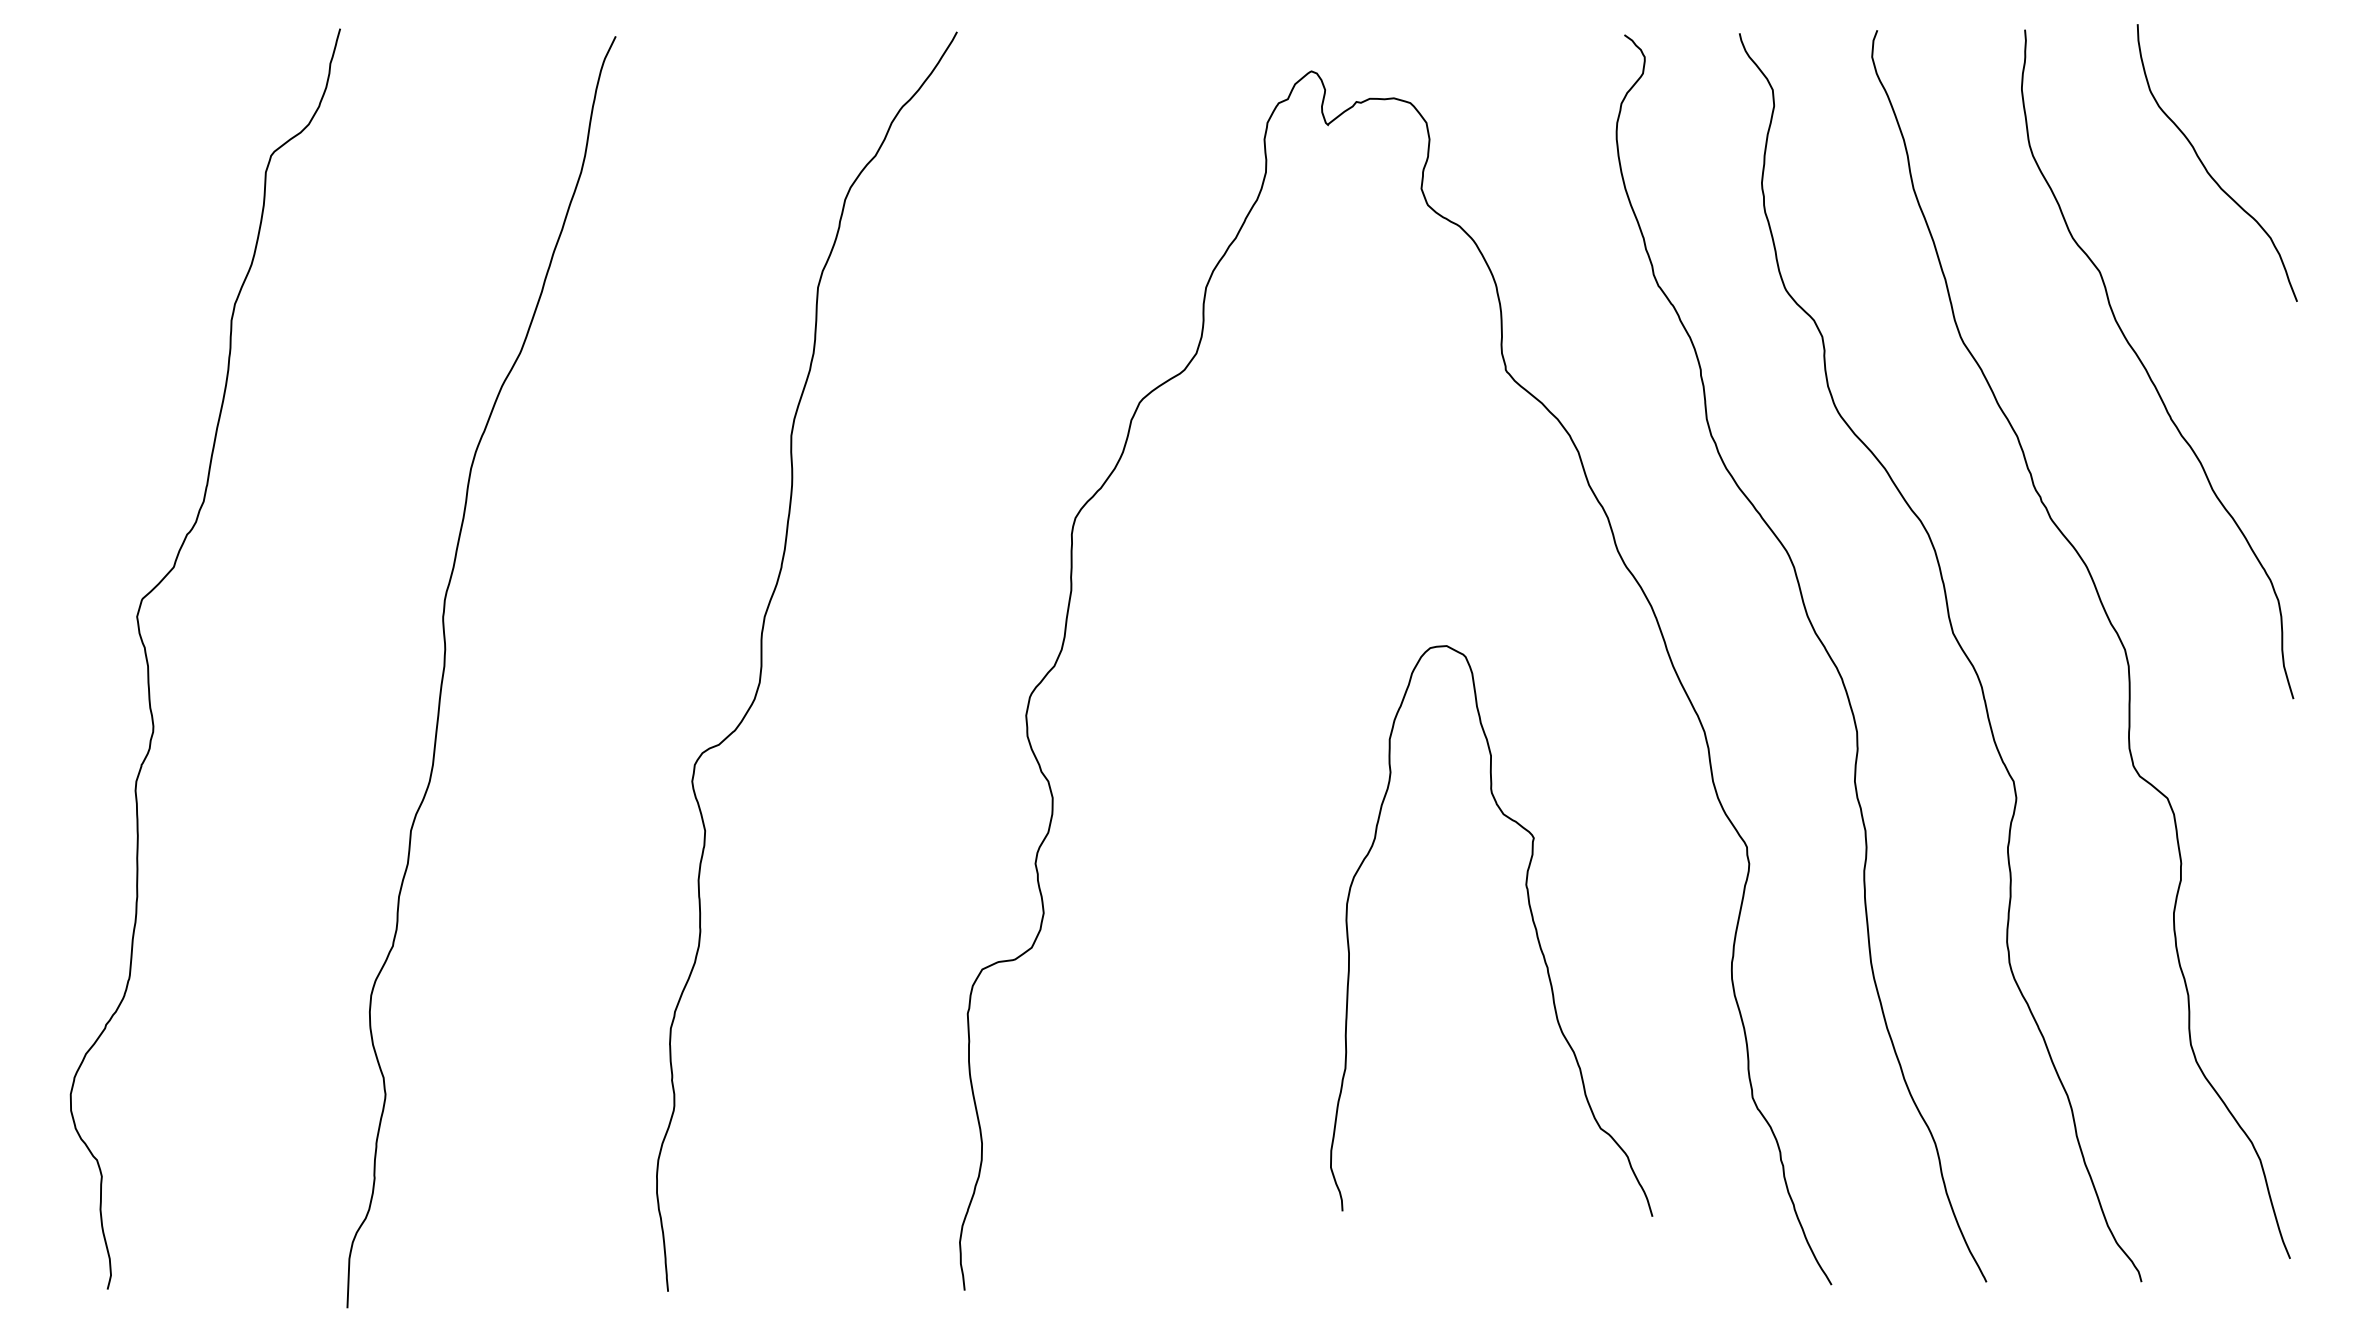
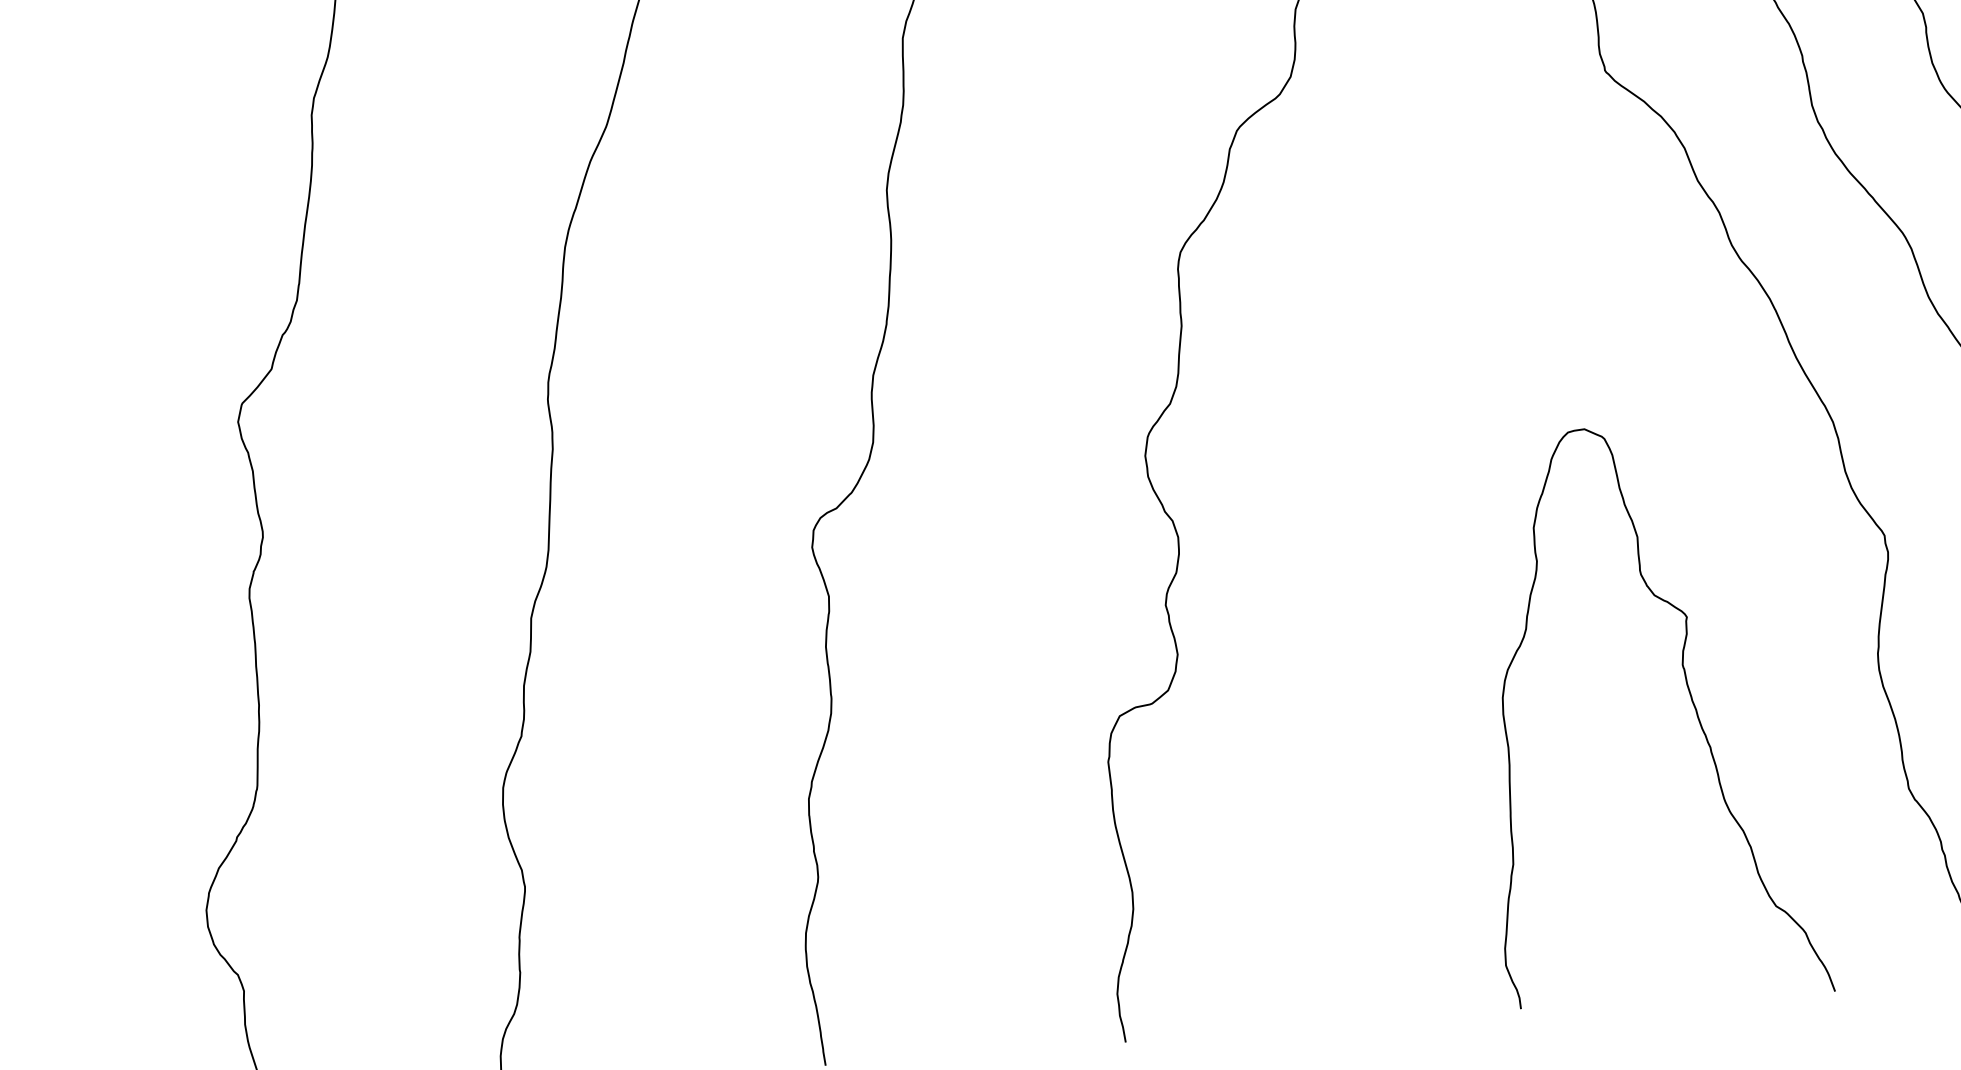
curve: (1531, 918) -> (1690, 698), moved

